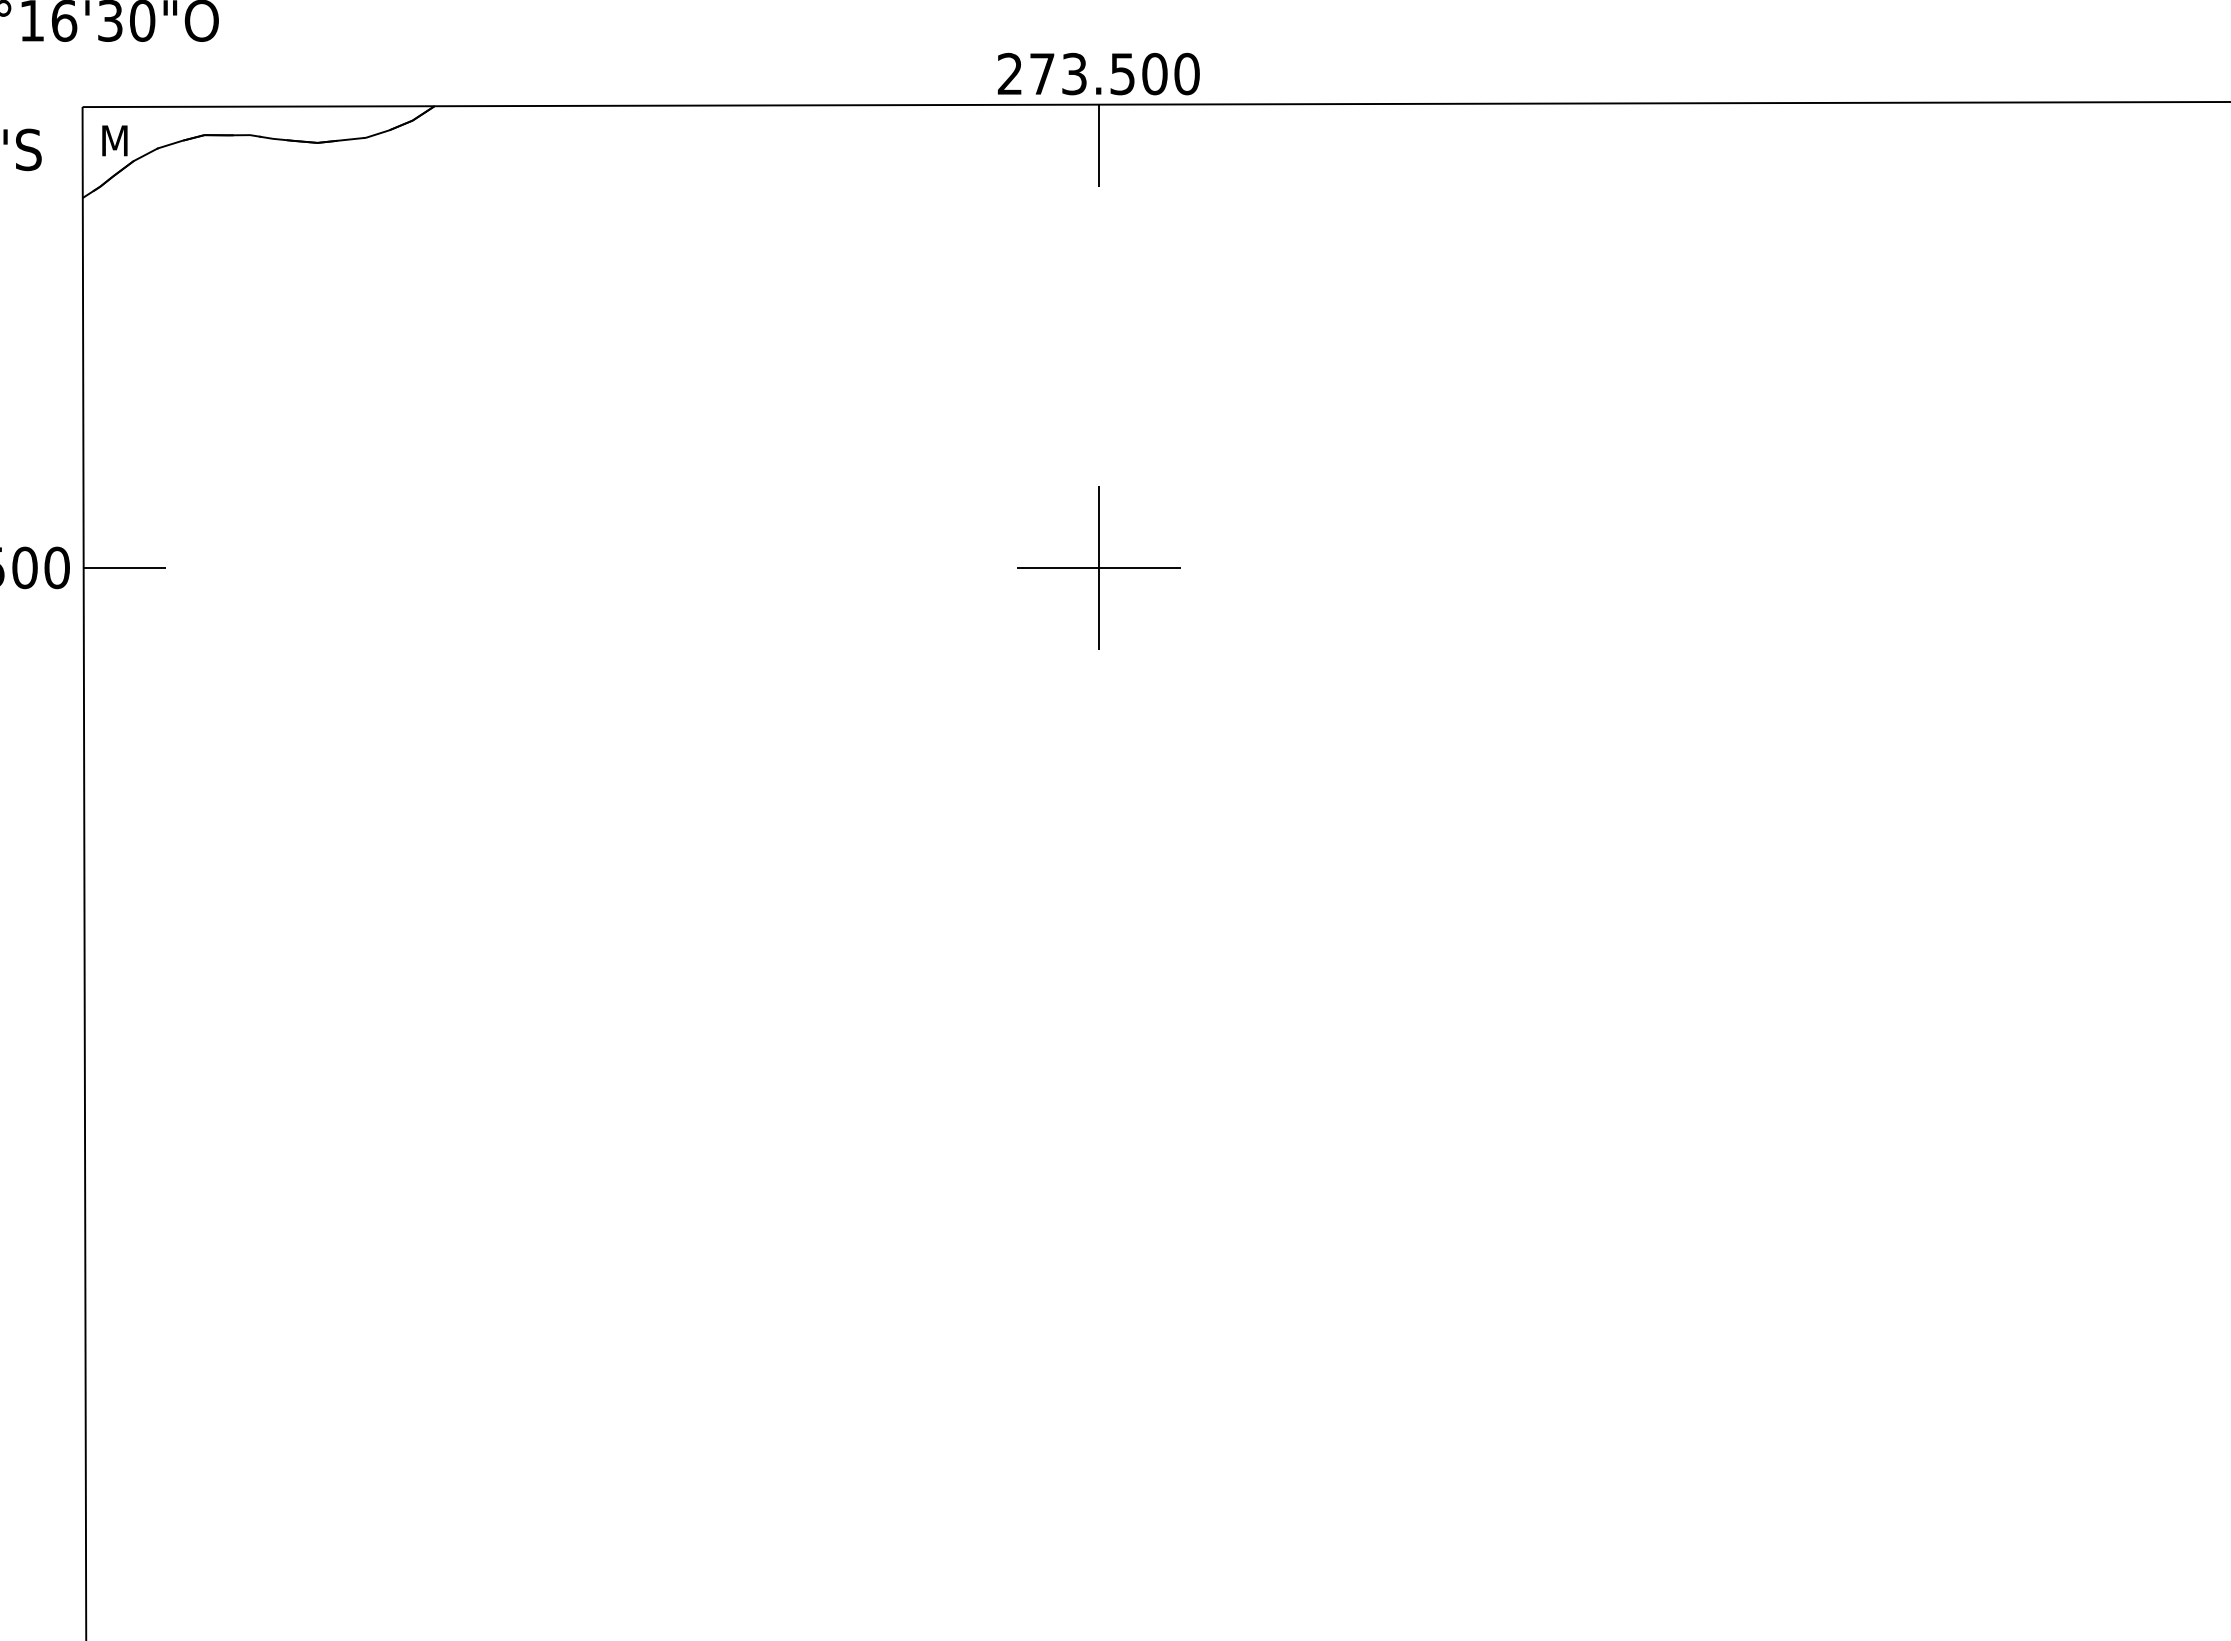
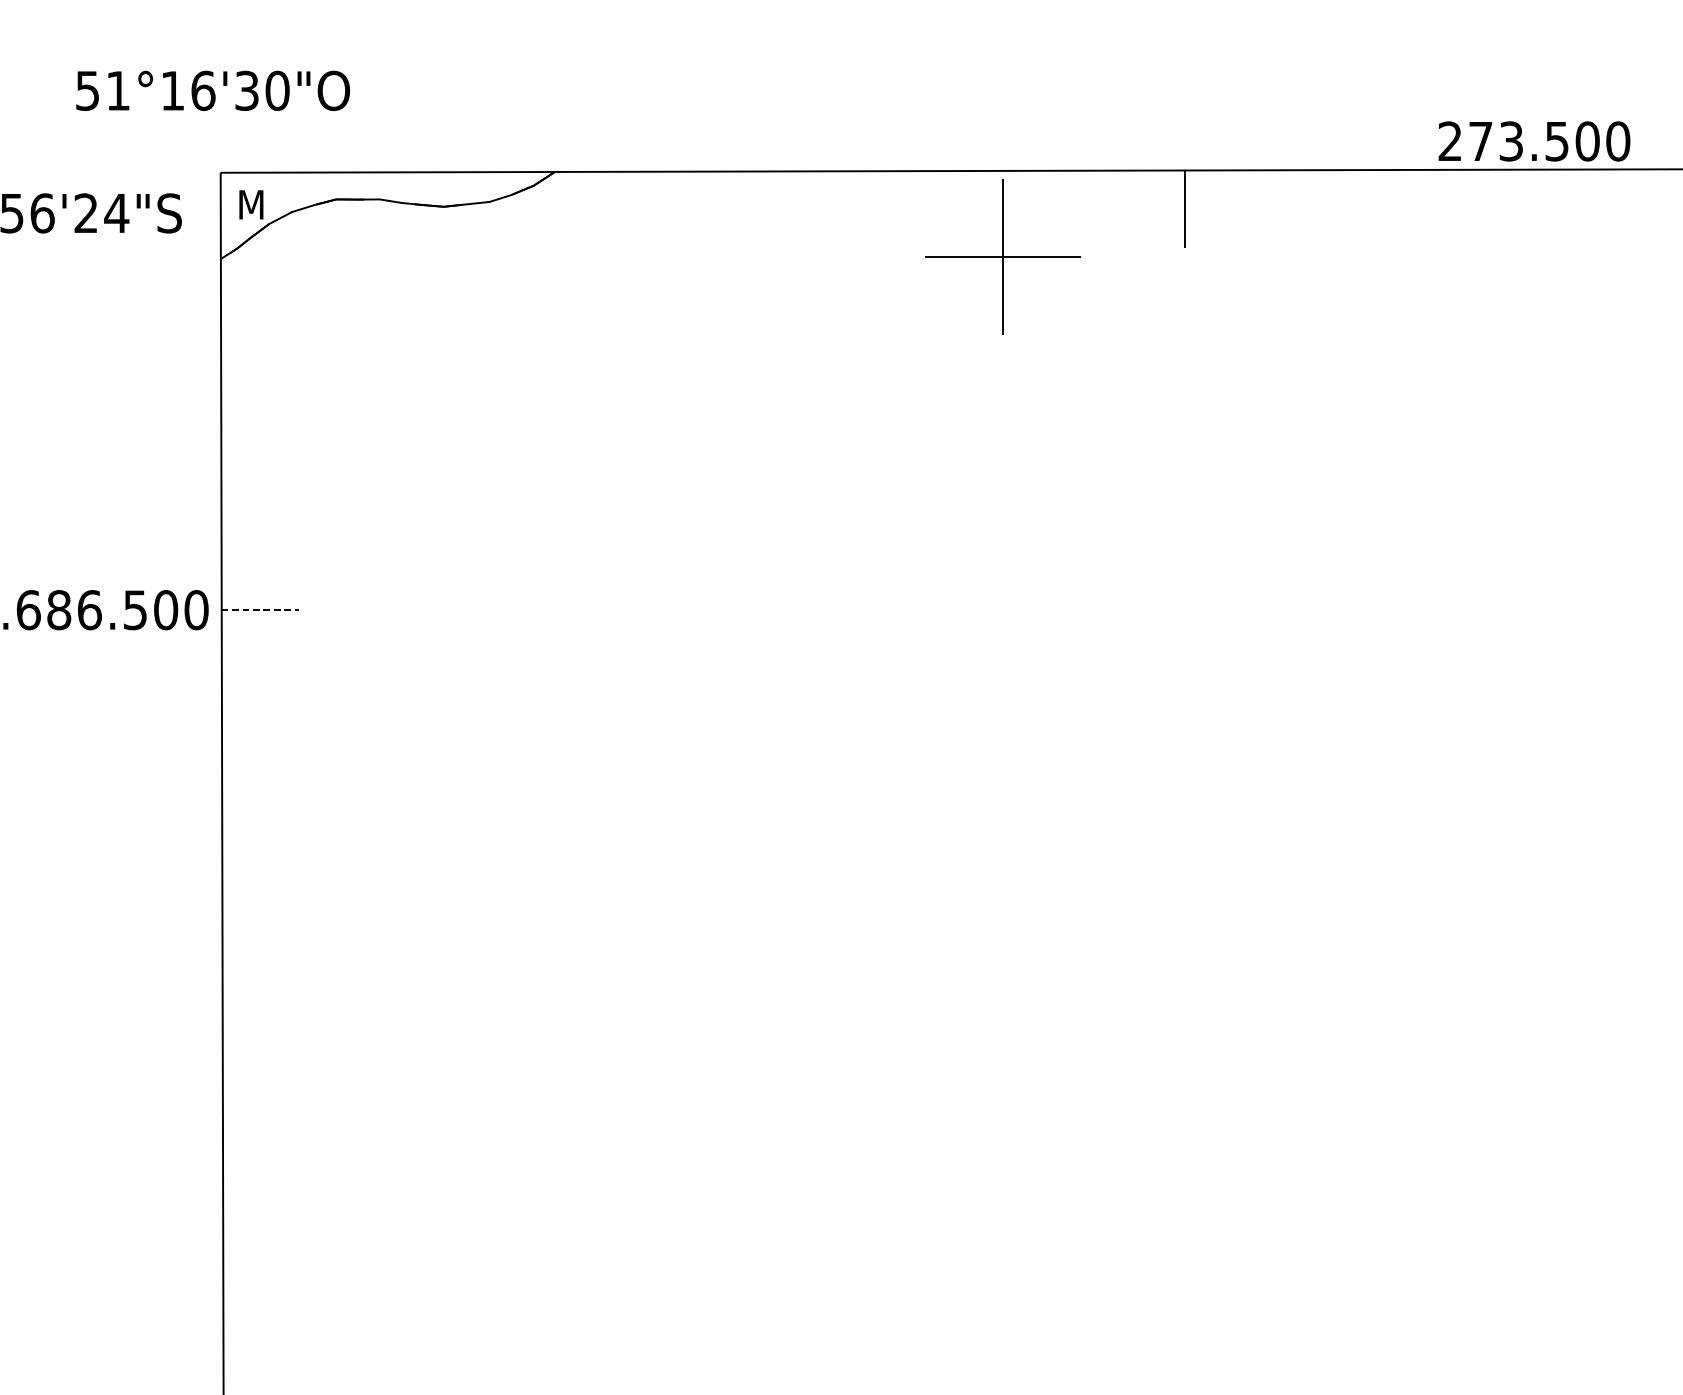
text: (1098, 73) -> (1534, 140), moved
line: (124, 567) -> (260, 609), solid -> dashed
part: (1098, 567) -> (1002, 256), moved

